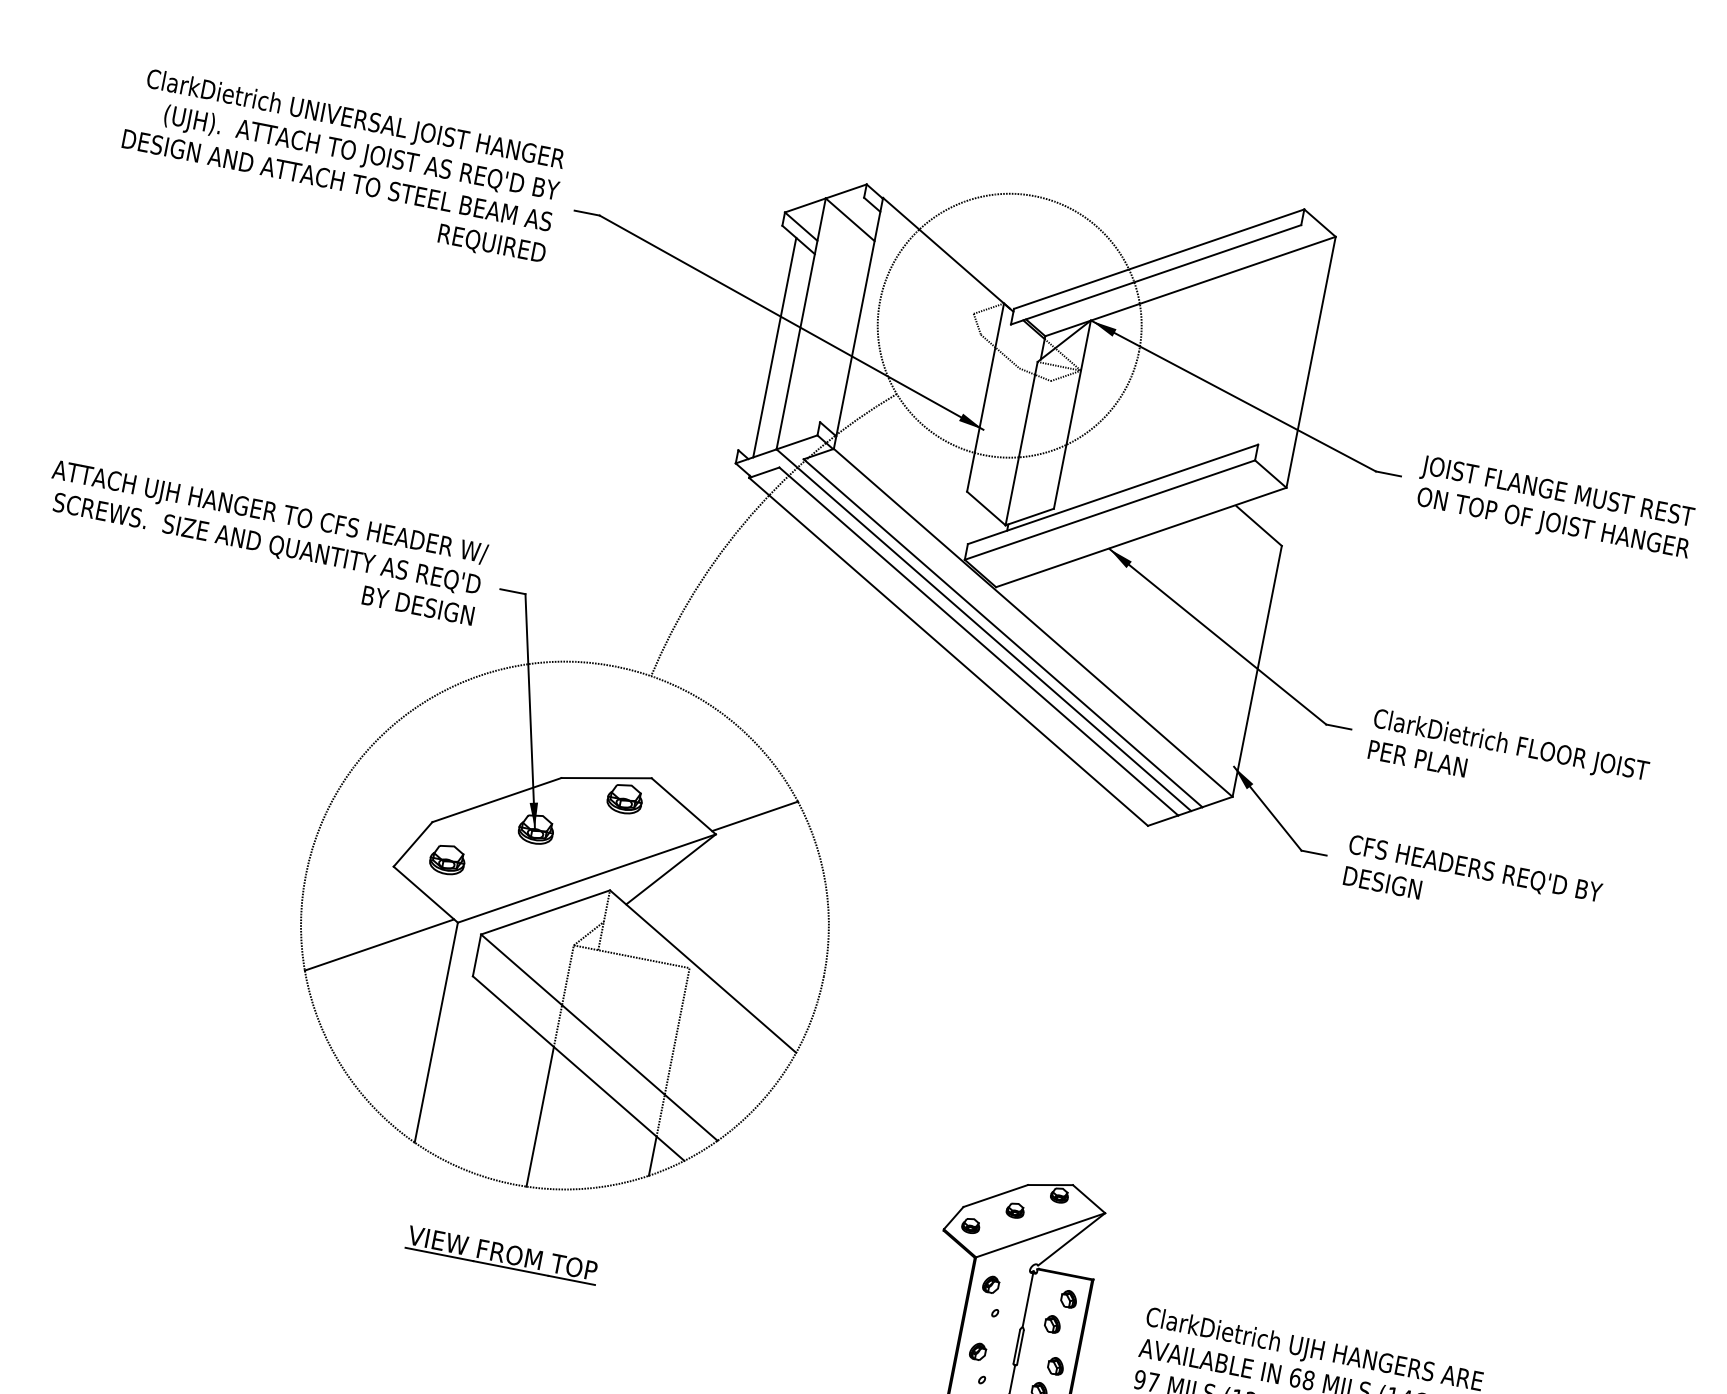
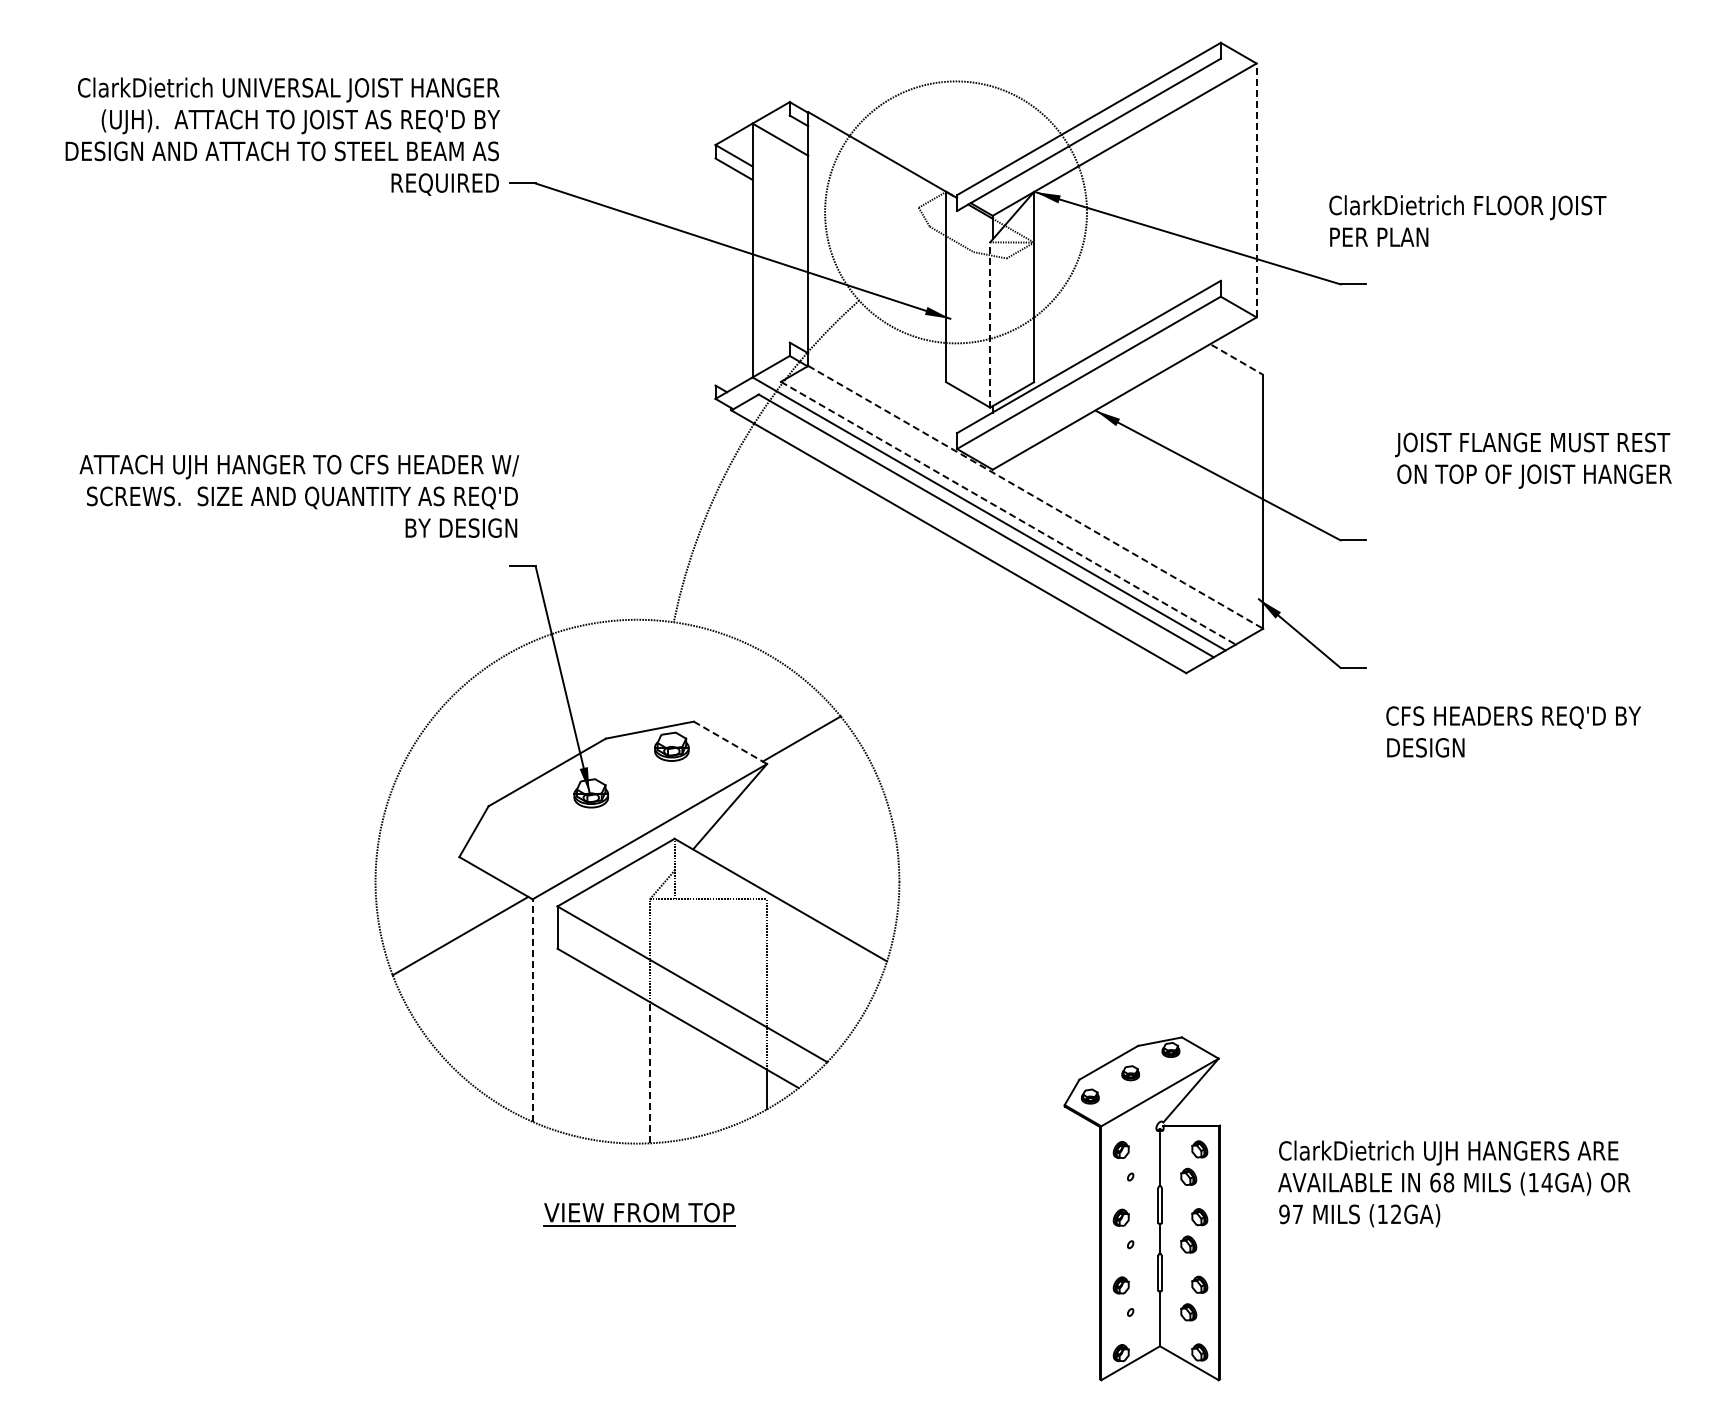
text: (340, 165) -> (282, 136), moved
line: (774, 347) -> (731, 278), removed
line: (1310, 362) -> (1256, 190), solid -> dashed
line: (1021, 444) -> (990, 325), solid -> dashed
text: (1555, 508) -> (1533, 460), moved
line: (1259, 525) -> (1237, 359), solid -> dashed
text: (264, 542) -> (299, 495), moved
line: (1032, 622) -> (1035, 497), solid -> dashed
line: (1003, 633) -> (1008, 513), solid -> dashed
text: (1508, 759) -> (1467, 220), moved
line: (683, 806) -> (730, 743), solid -> dashed
part: (447, 859) -> (510, 839), removed
text: (1472, 883) -> (1513, 731), moved
line: (436, 1032) -> (532, 1010), solid -> dashed
line: (539, 1116) -> (649, 1072), solid -> dashed

